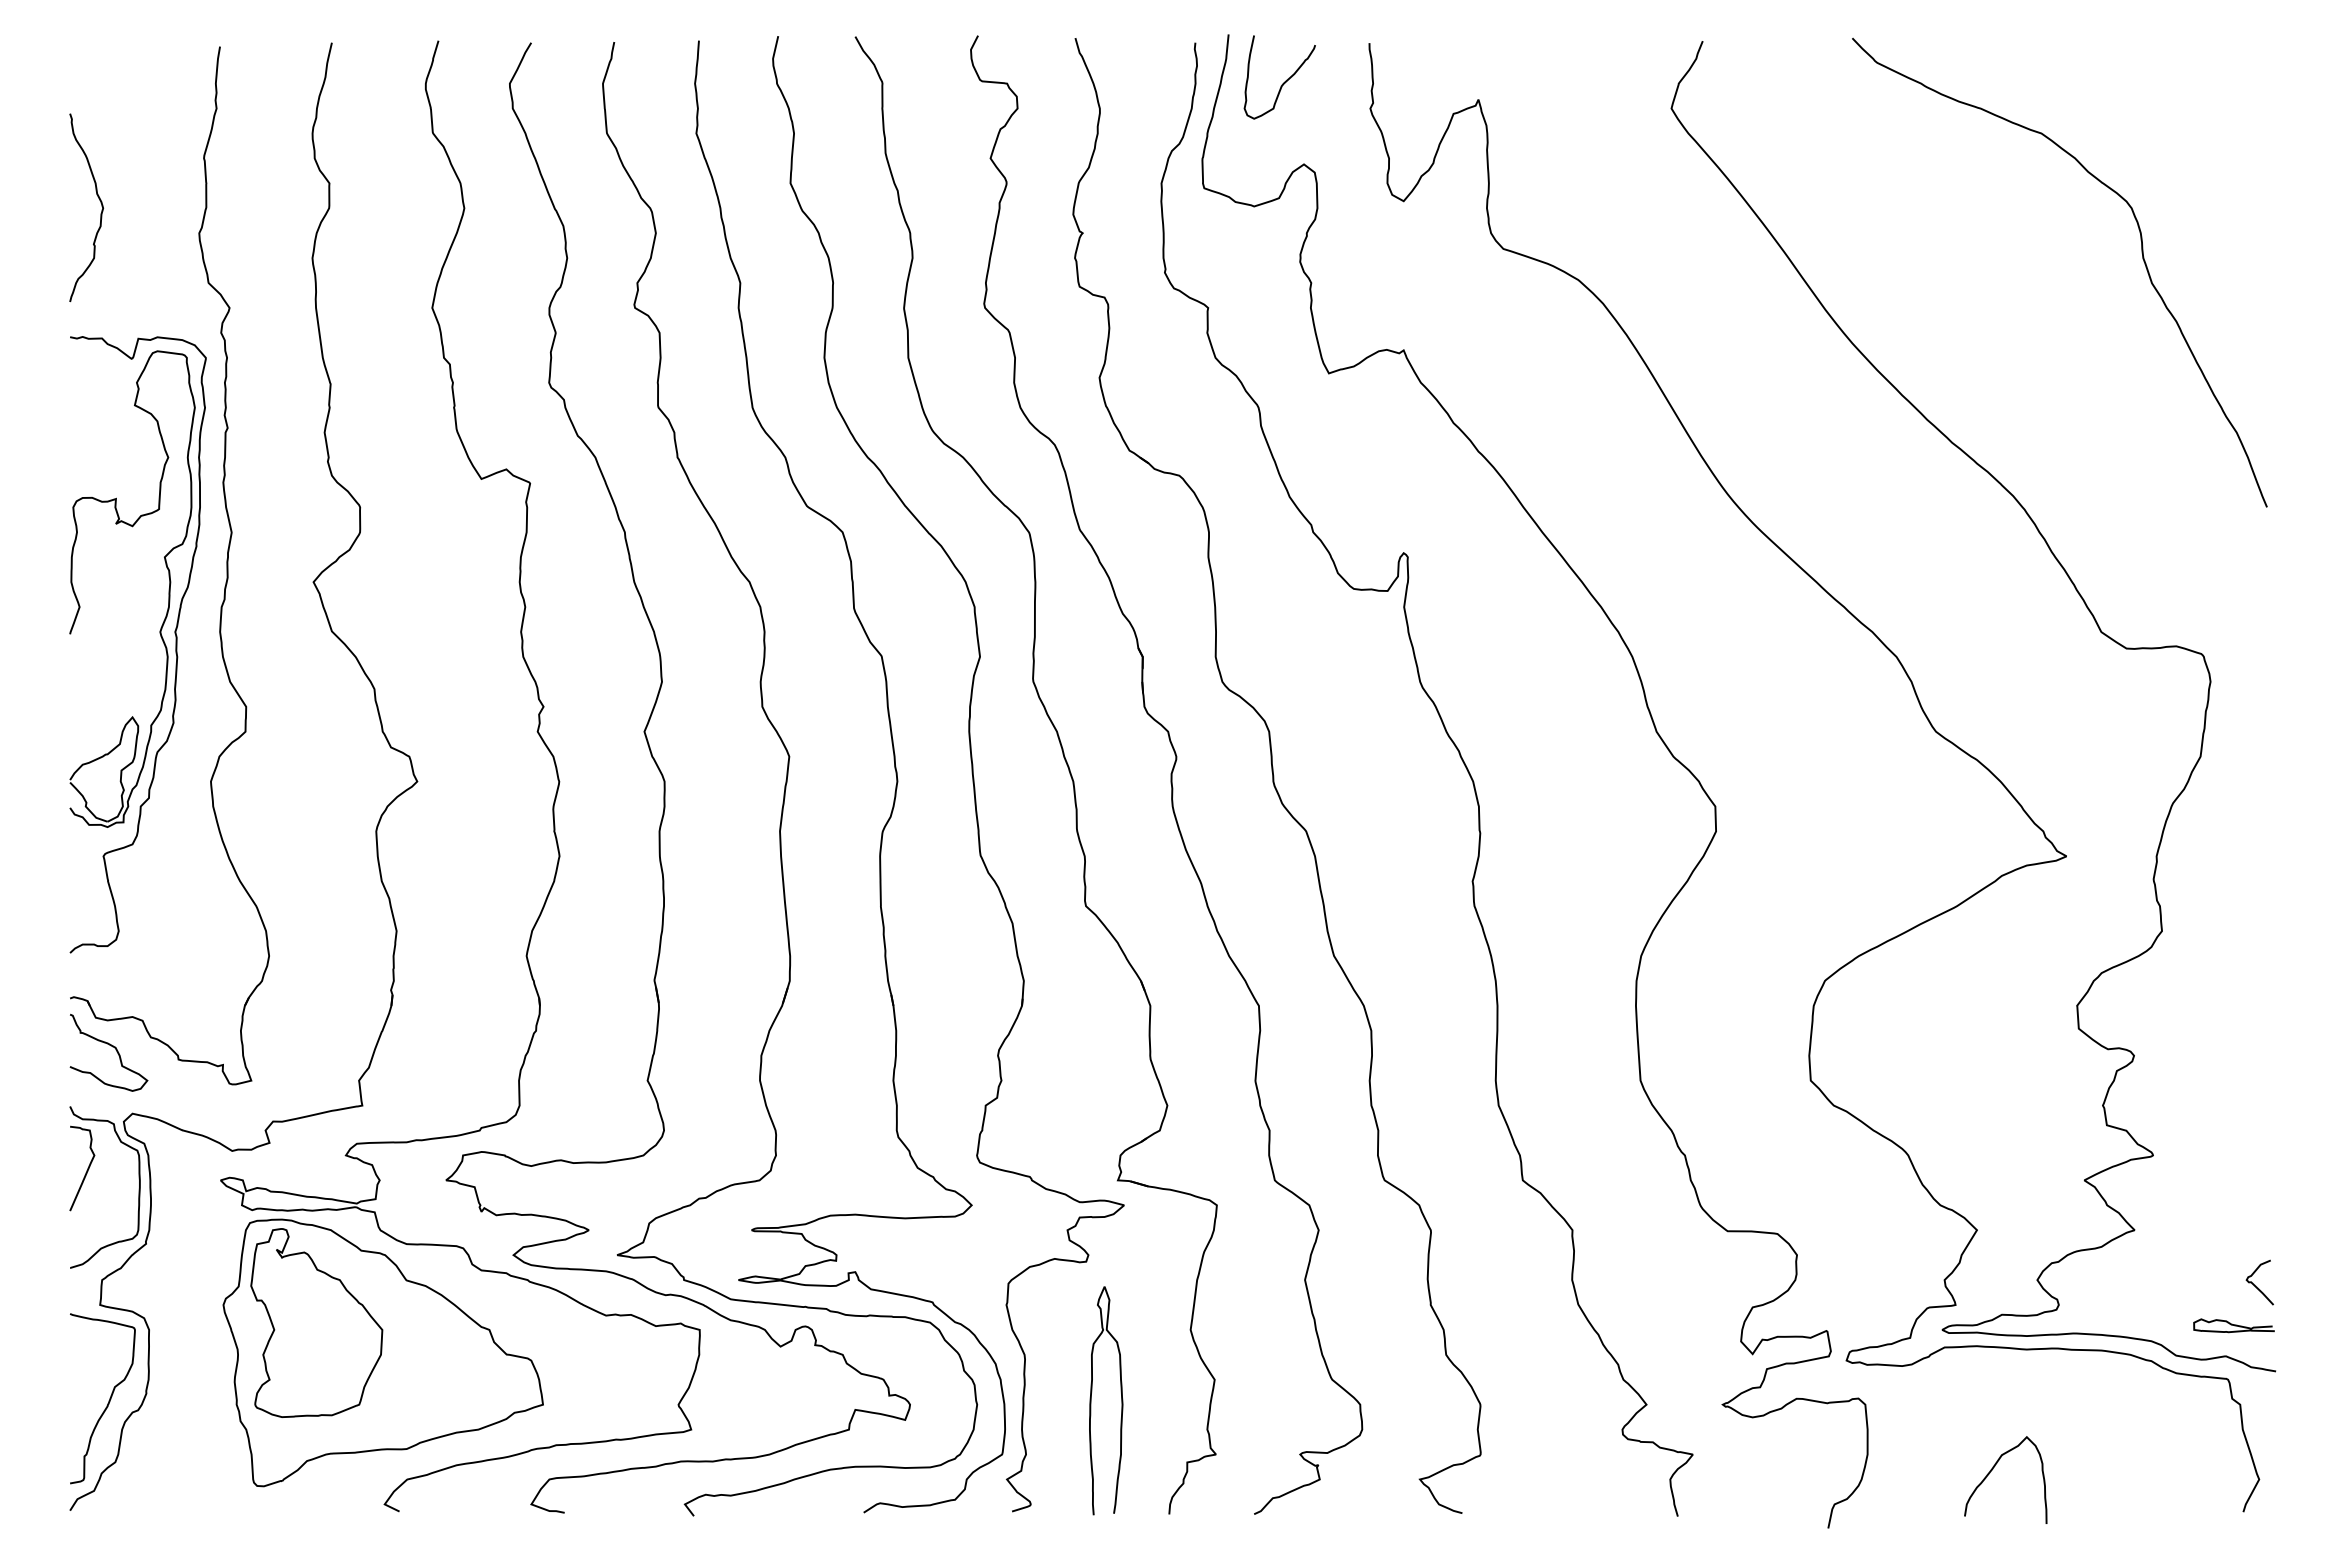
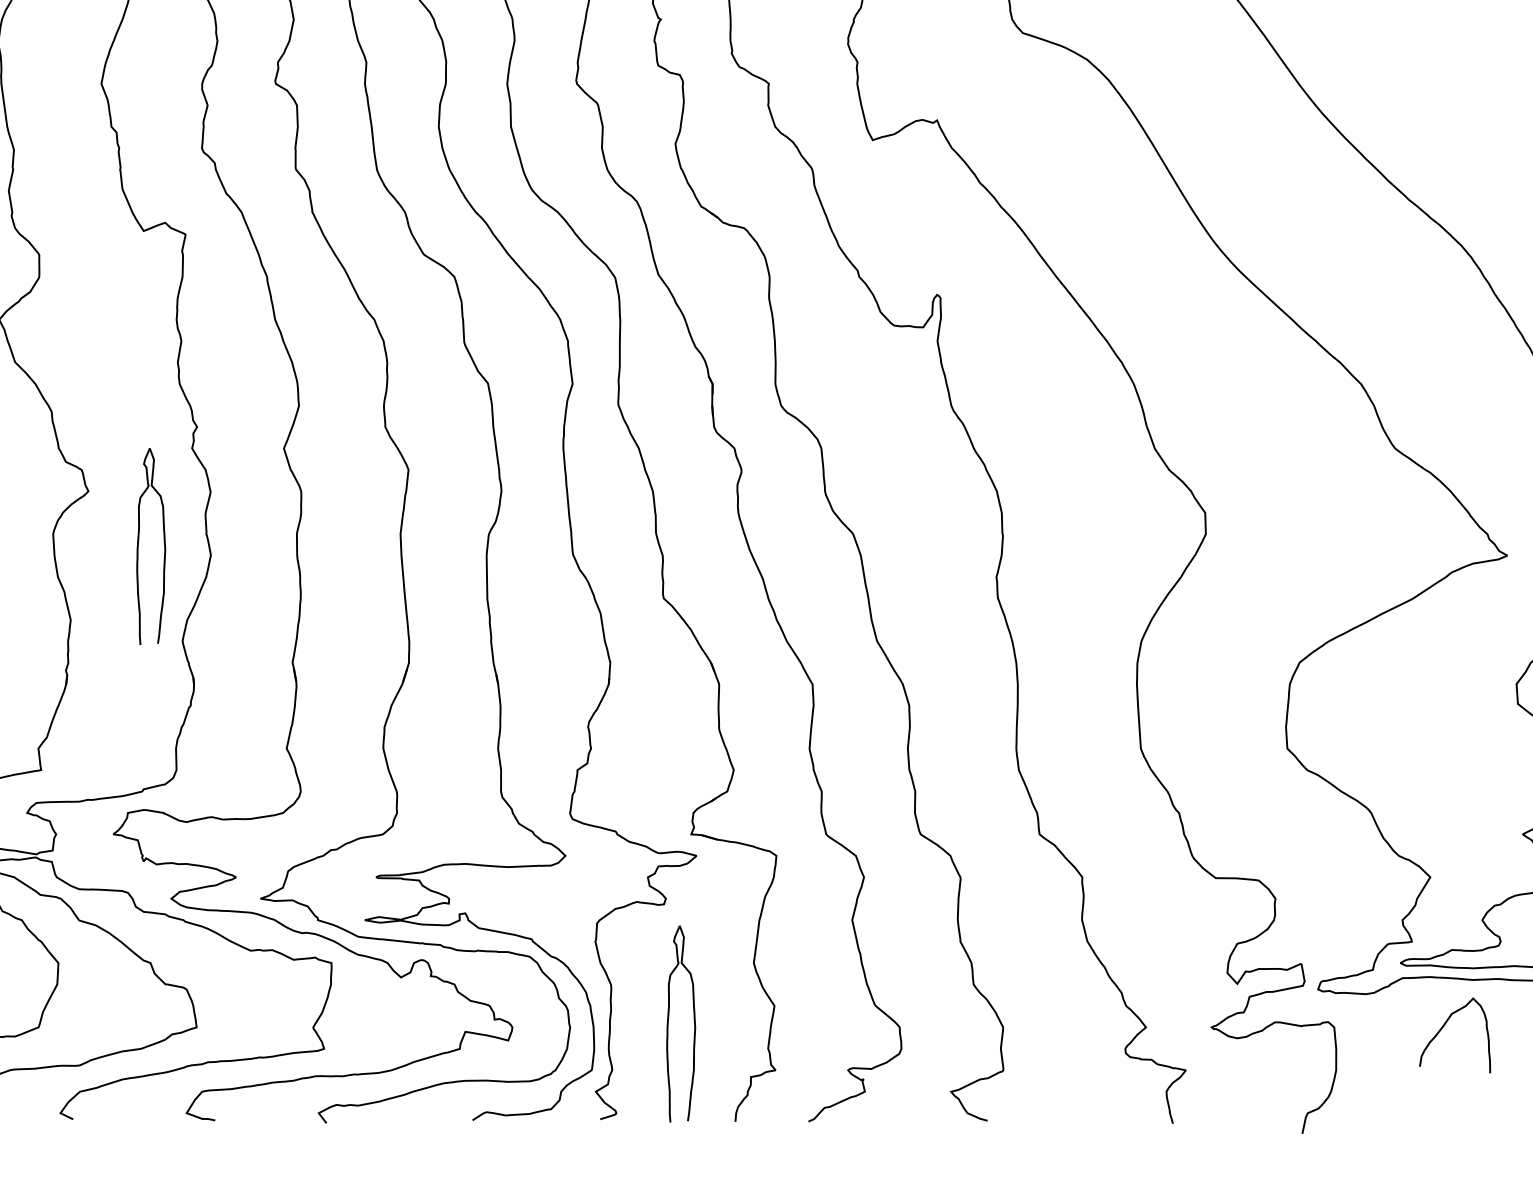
curve: (475, 845) -> (138, 546), added
curve: (1993, 1469) -> (1444, 1026), moved

